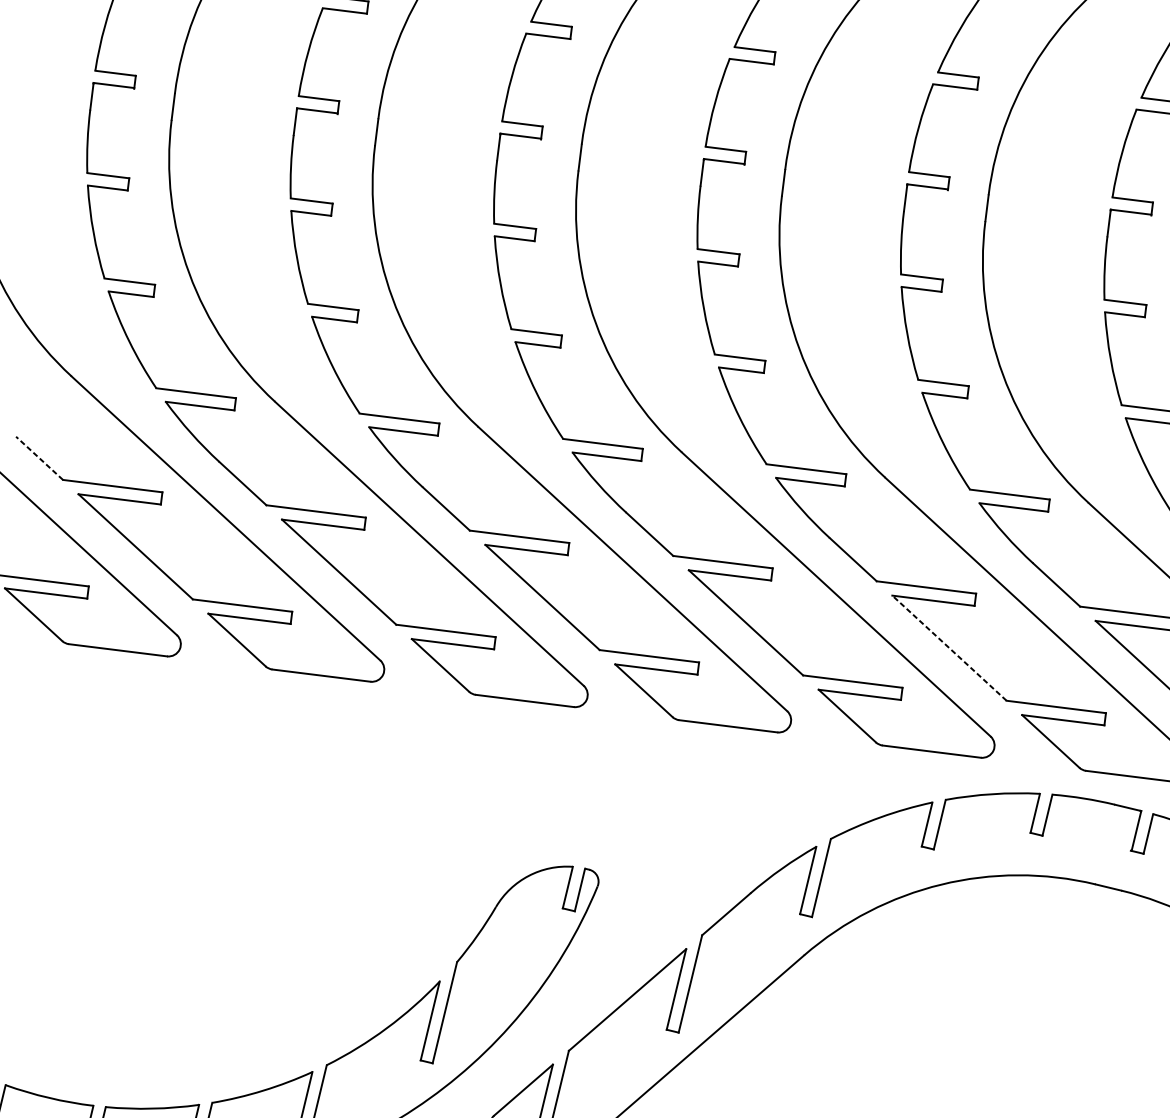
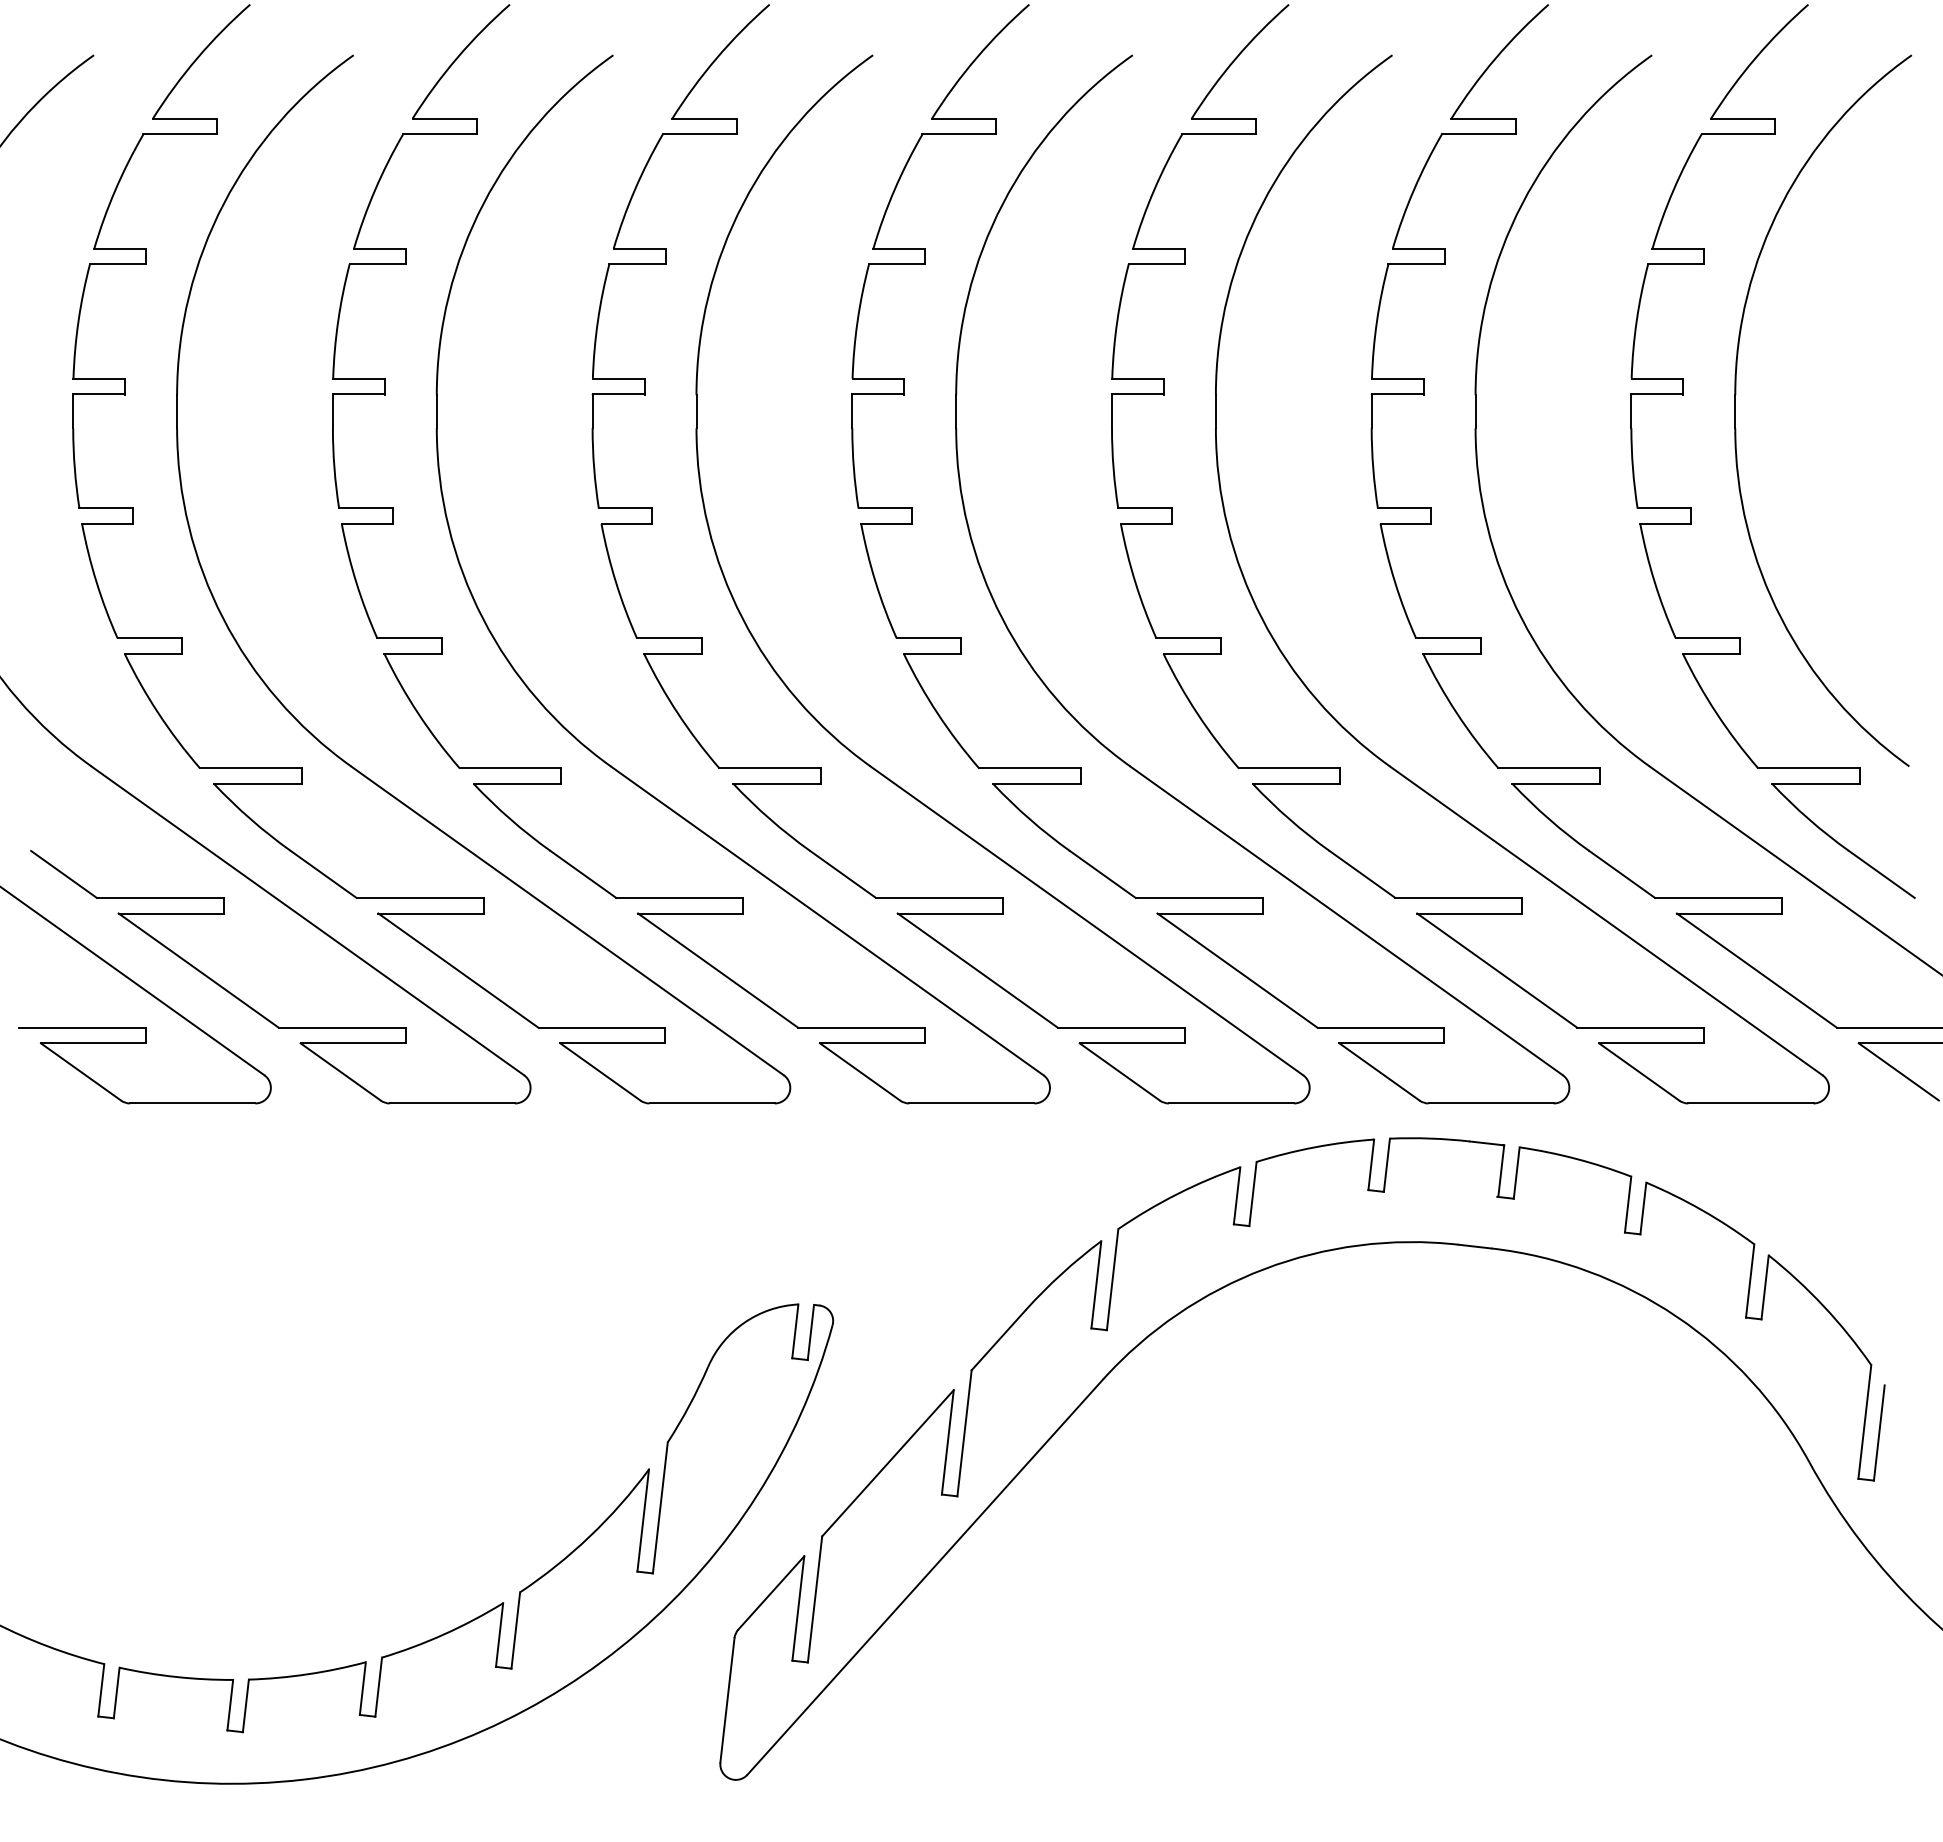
line: (39, 458) -> (63, 874), dashed -> solid
line: (949, 648) -> (1237, 970), dashed -> solid

